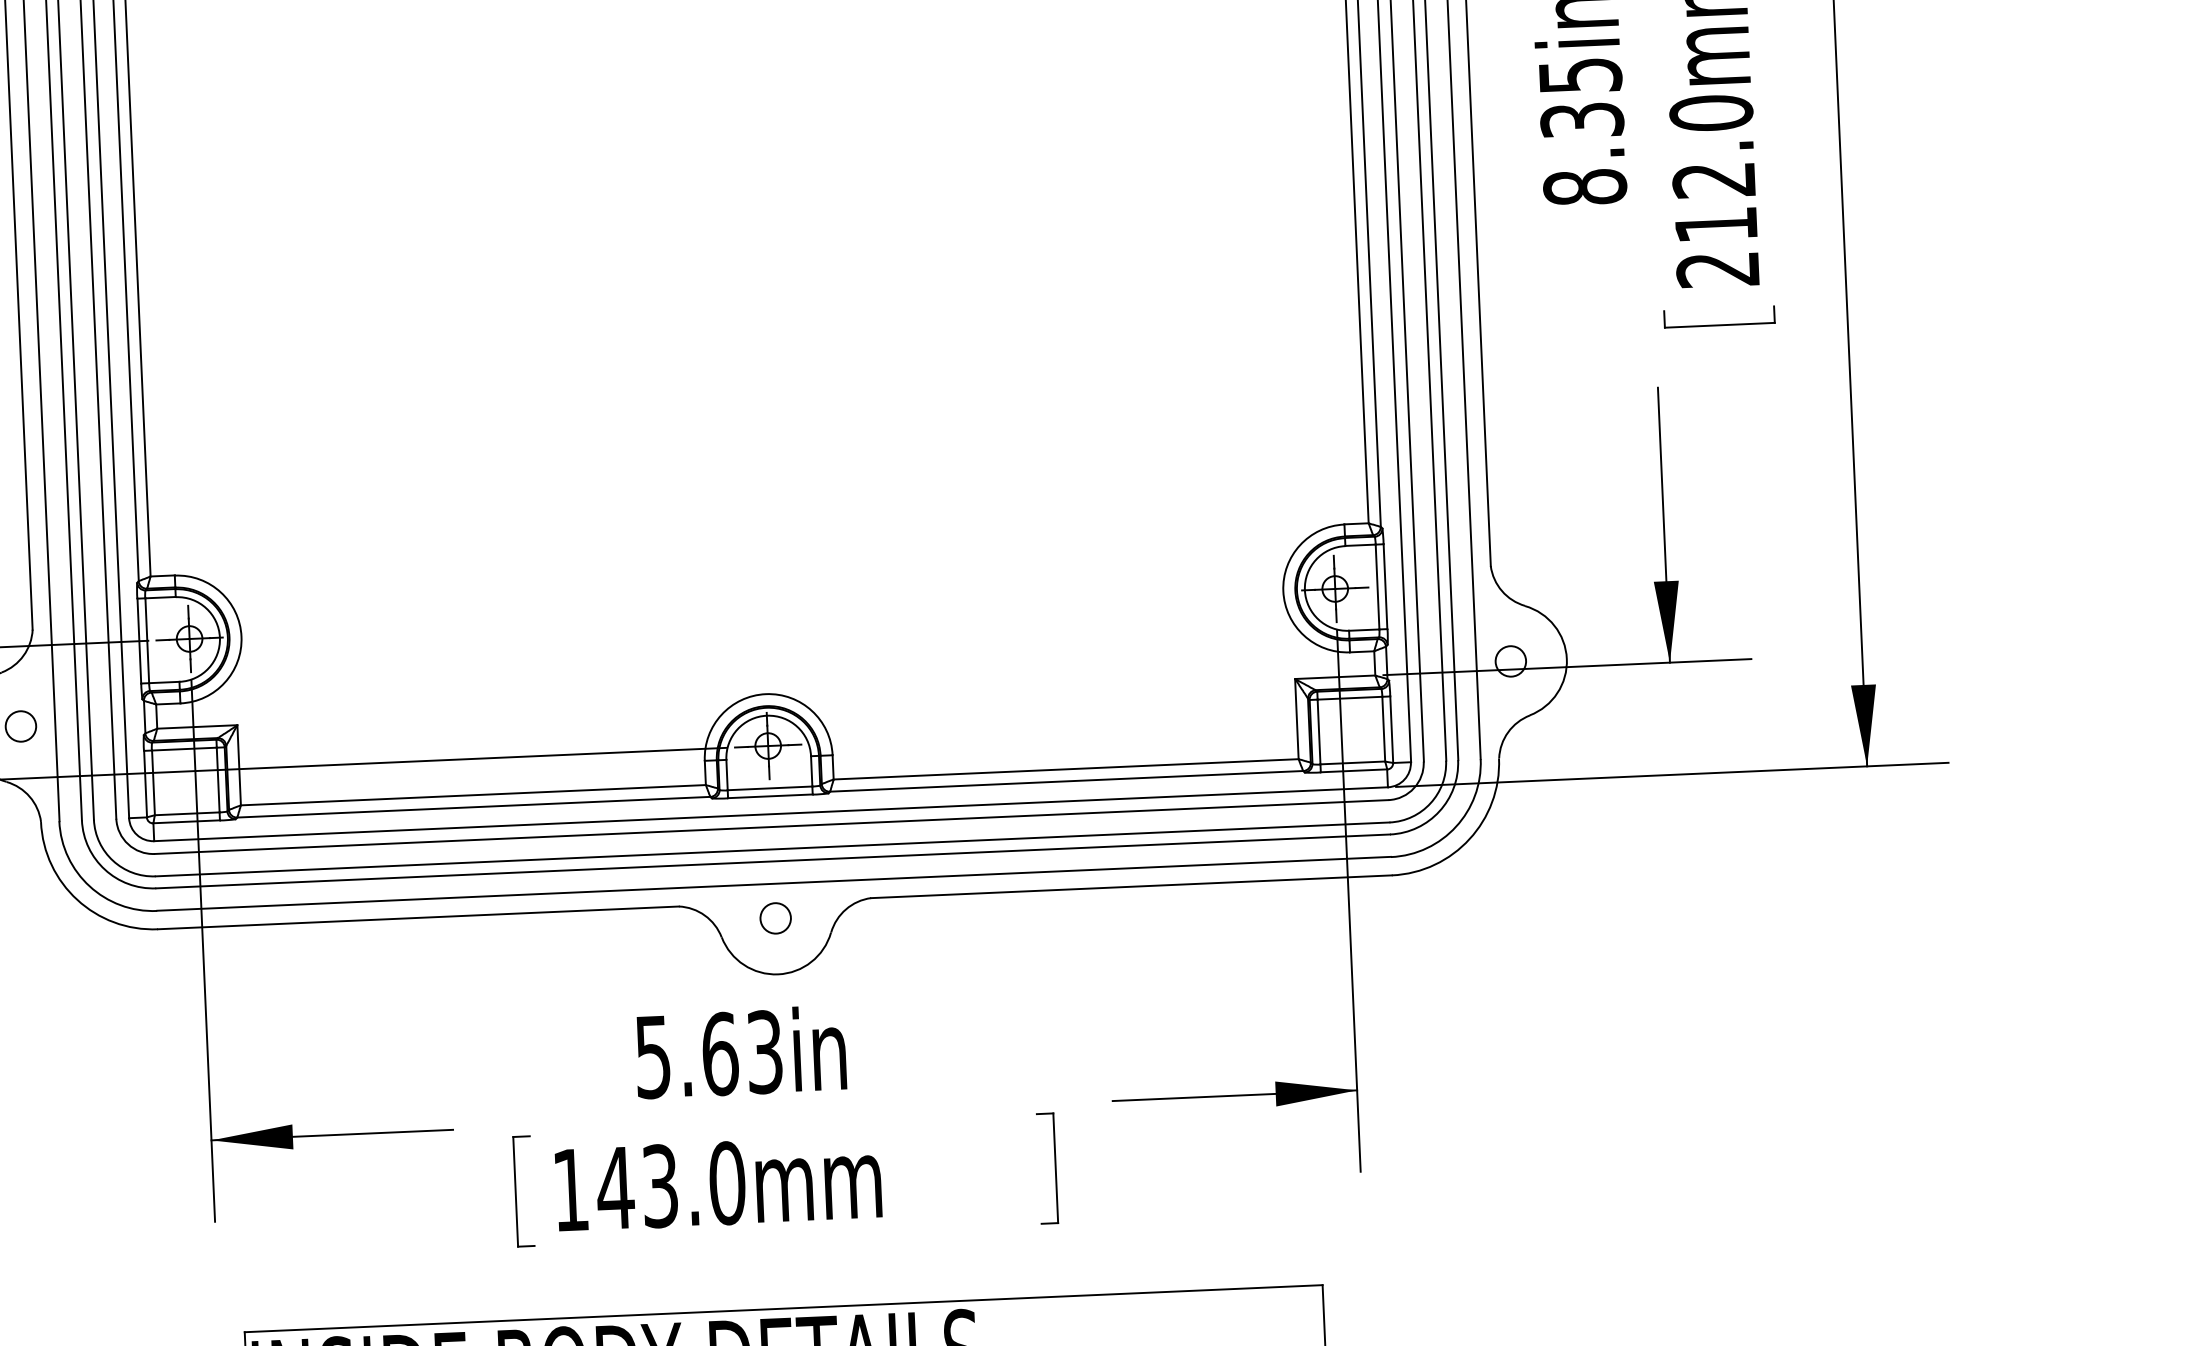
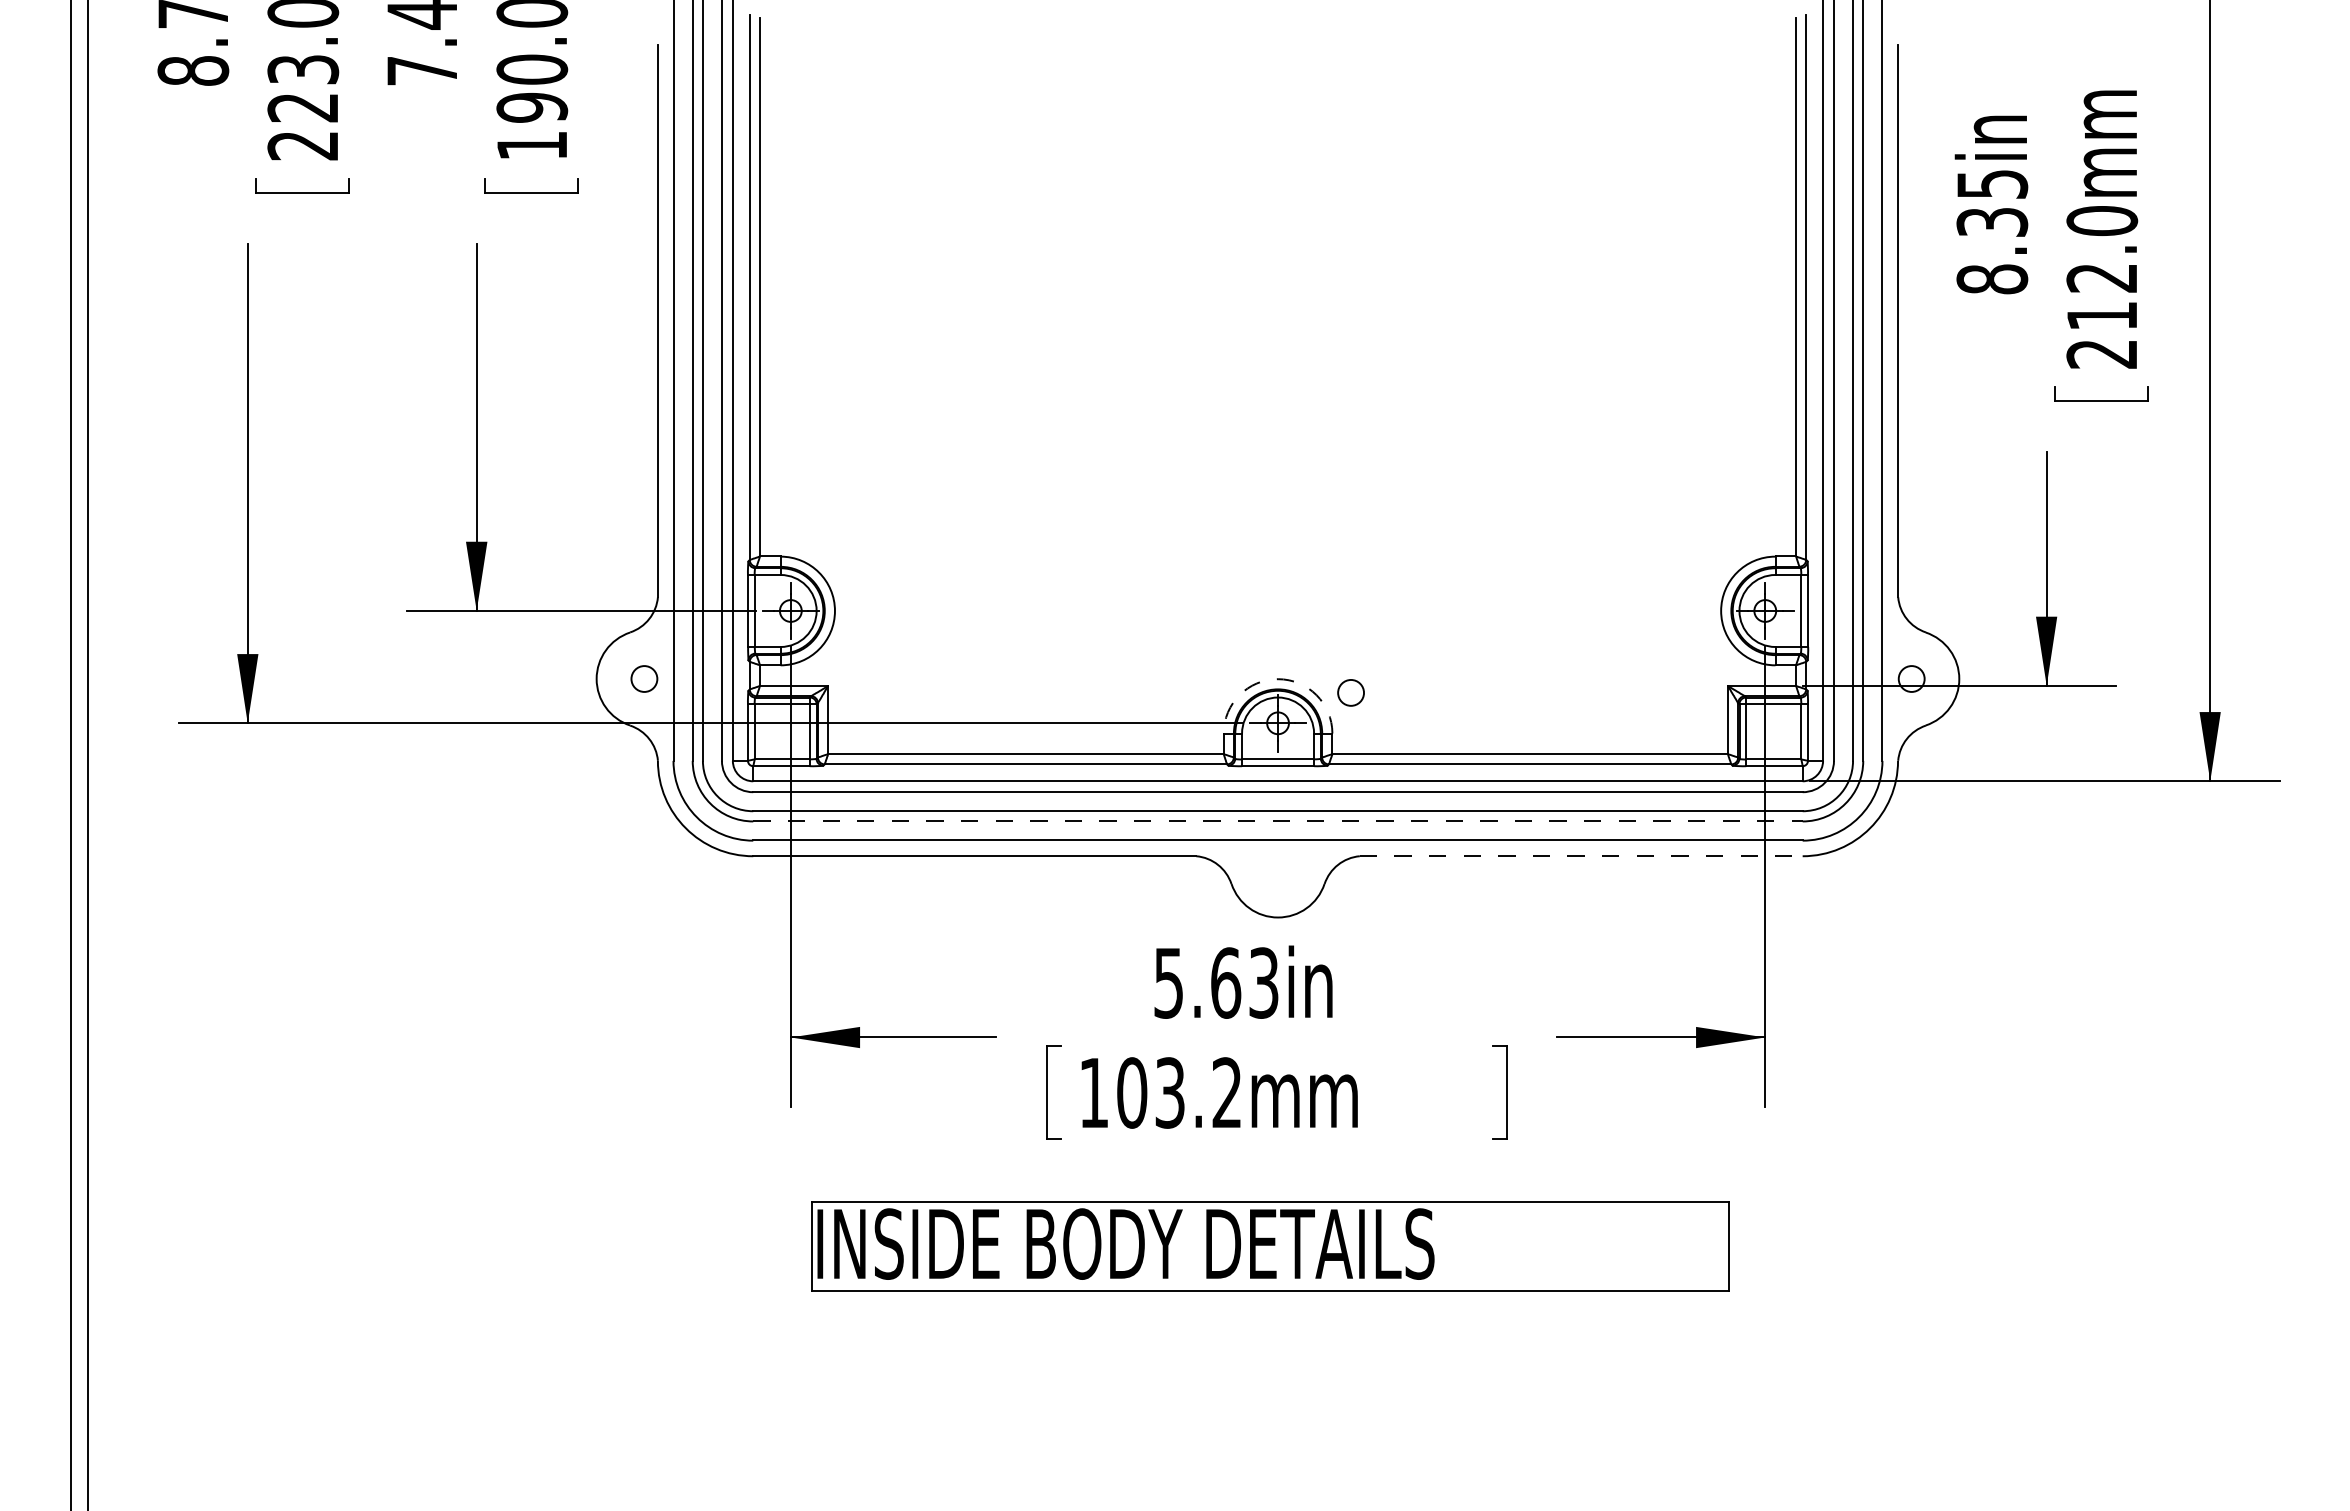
arc: (766, 694) -> (1278, 679), solid -> dashed
line: (772, 861) -> (1277, 821), solid -> dashed
line: (1131, 887) -> (1581, 856), solid -> dashed
circle: (775, 917) -> (1350, 692), moved
text: (671, 1185) -> (1179, 1092), 143.0mm -> 103.2mm

